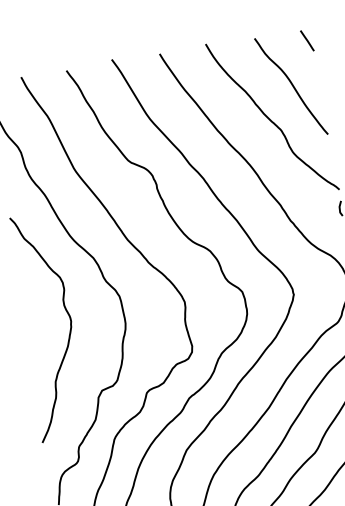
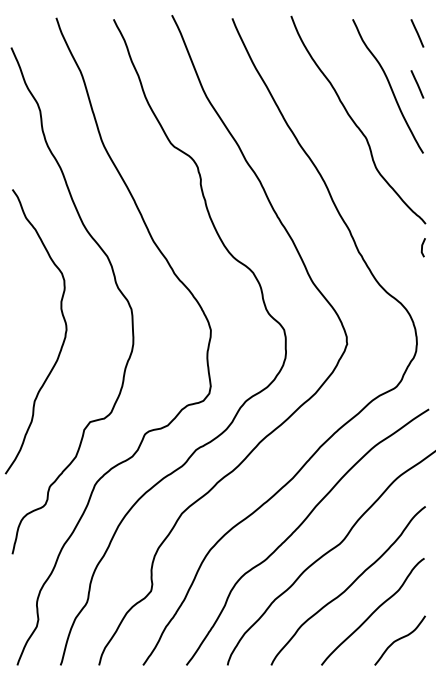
line: (314, 81) -> (417, 84), added

